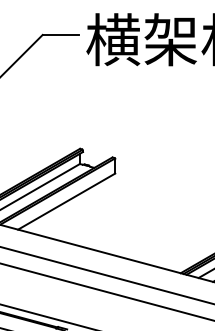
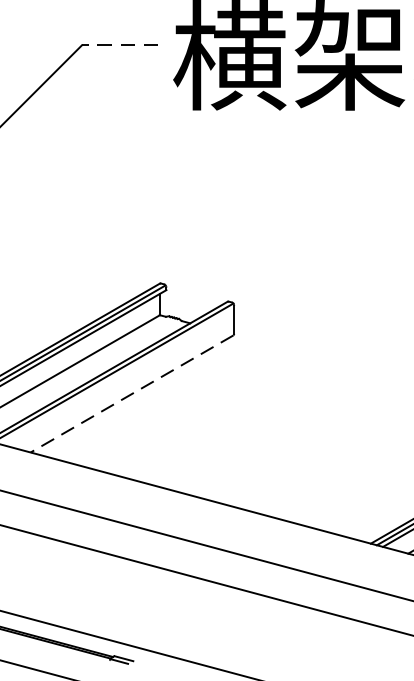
line: (60, 34) -> (119, 44), solid -> dashed
line: (66, 201) -> (131, 393), solid -> dashed

